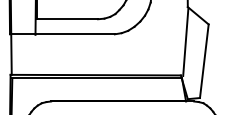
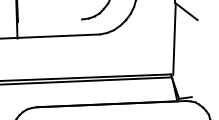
line: (67, 19) -> (50, 21), removed
line: (203, 61) -> (193, 58), removed

